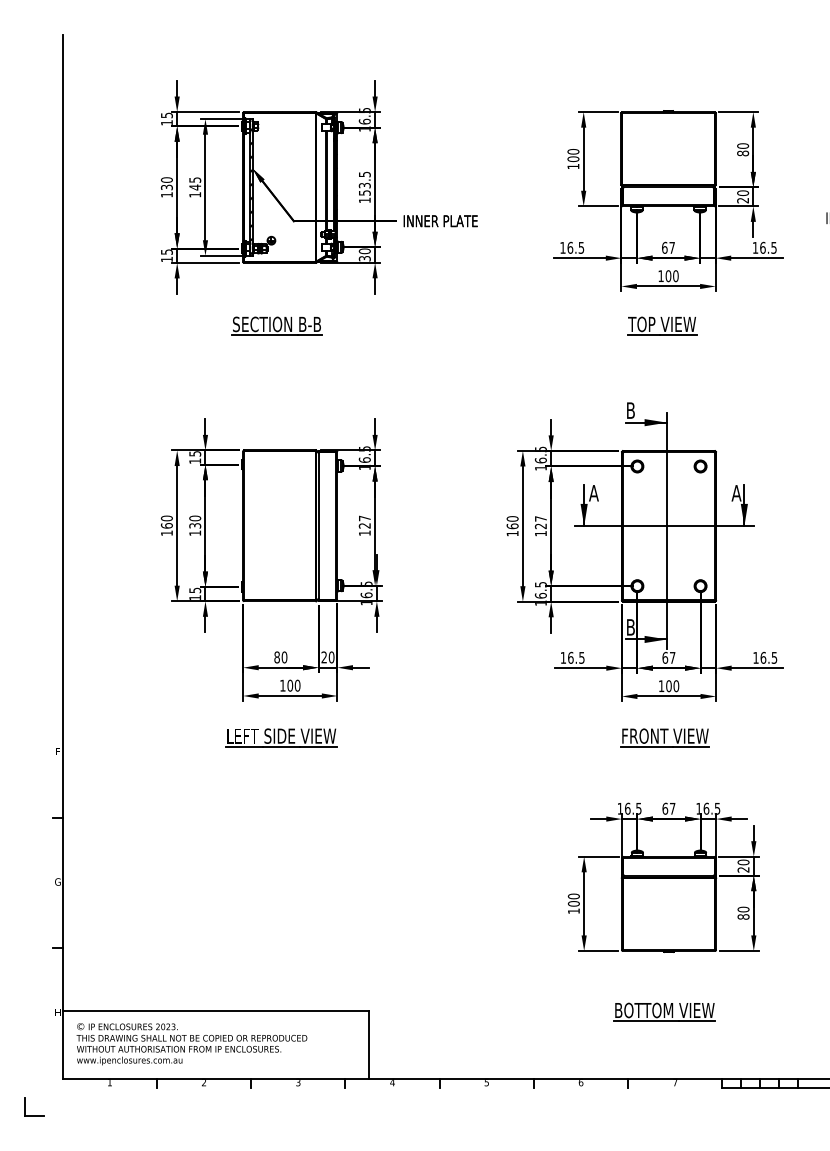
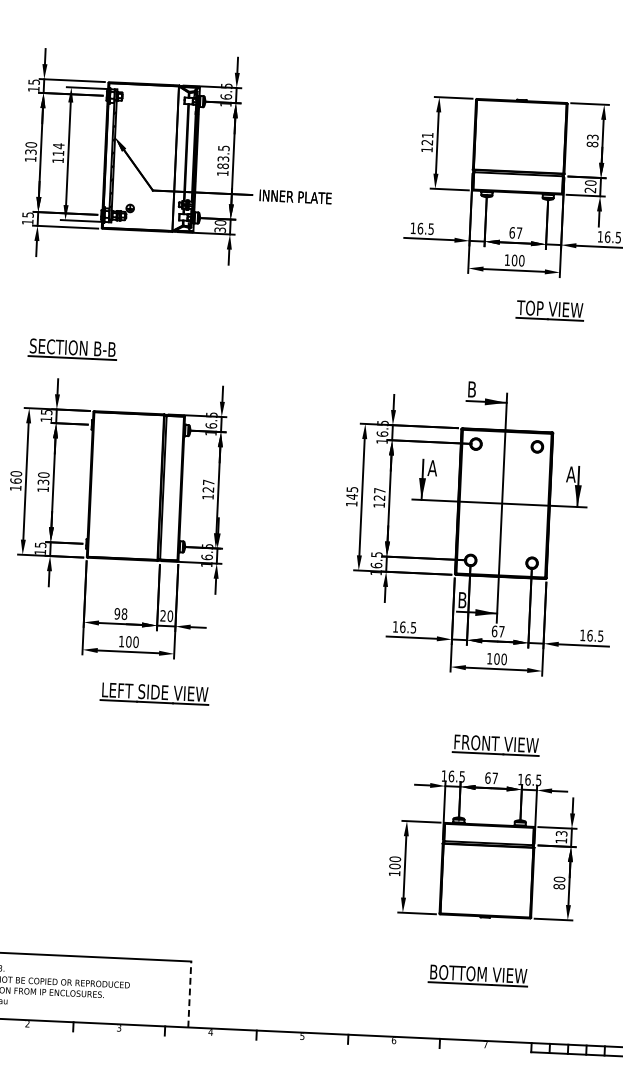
text: (743, 145) -> (593, 136), 80 -> 83
text: (573, 155) -> (427, 138), 100 -> 121
text: (195, 183) -> (58, 149), 145 -> 114
text: (364, 192) -> (222, 165), 153.5 -> 183.5
part: (276, 325) -> (72, 348), moved
part: (662, 325) -> (550, 310), moved
text: (512, 522) -> (352, 493), 160 -> 145
text: (280, 657) -> (120, 614), 80 -> 98
part: (281, 737) -> (154, 693), moved
part: (664, 737) -> (495, 745), moved
text: (743, 865) -> (561, 836), 20 -> 13
line: (369, 1044) -> (190, 994), solid -> dashed

